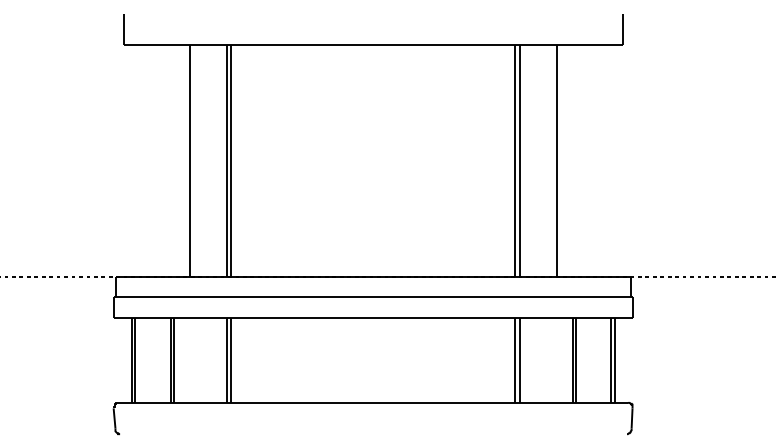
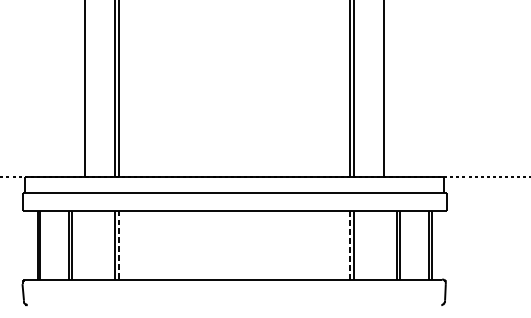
line: (514, 360) -> (349, 245), solid -> dashed
line: (231, 361) -> (118, 245), solid -> dashed

